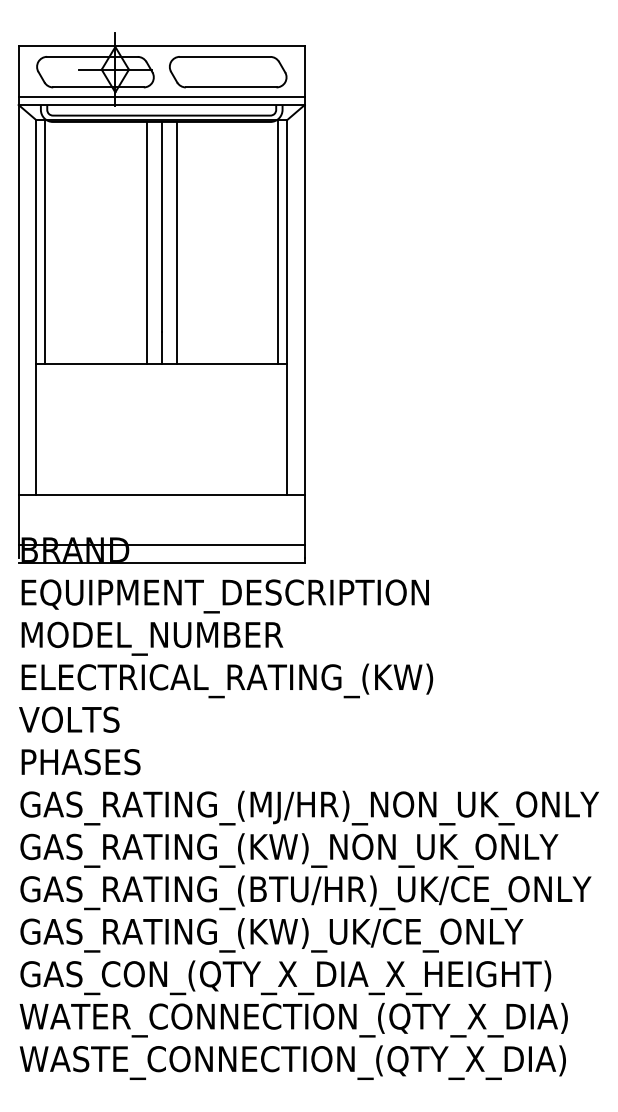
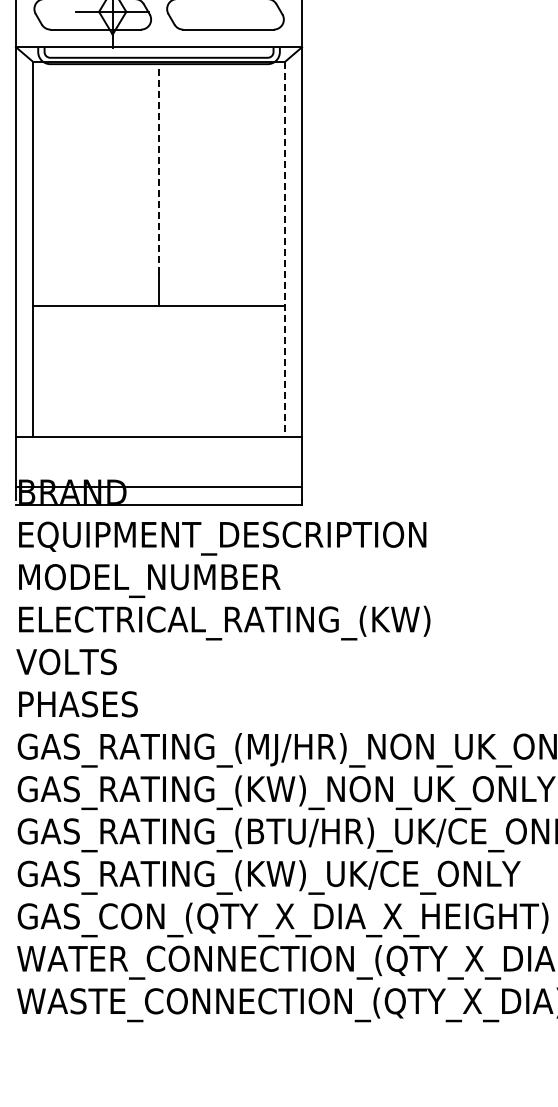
line: (161, 97) -> (158, 39), removed
line: (161, 226) -> (158, 168), solid -> dashed
line: (45, 241) -> (42, 183), removed
line: (277, 241) -> (274, 183), removed
line: (146, 242) -> (143, 184), removed
line: (176, 242) -> (173, 184), removed
line: (287, 307) -> (284, 249), solid -> dashed

